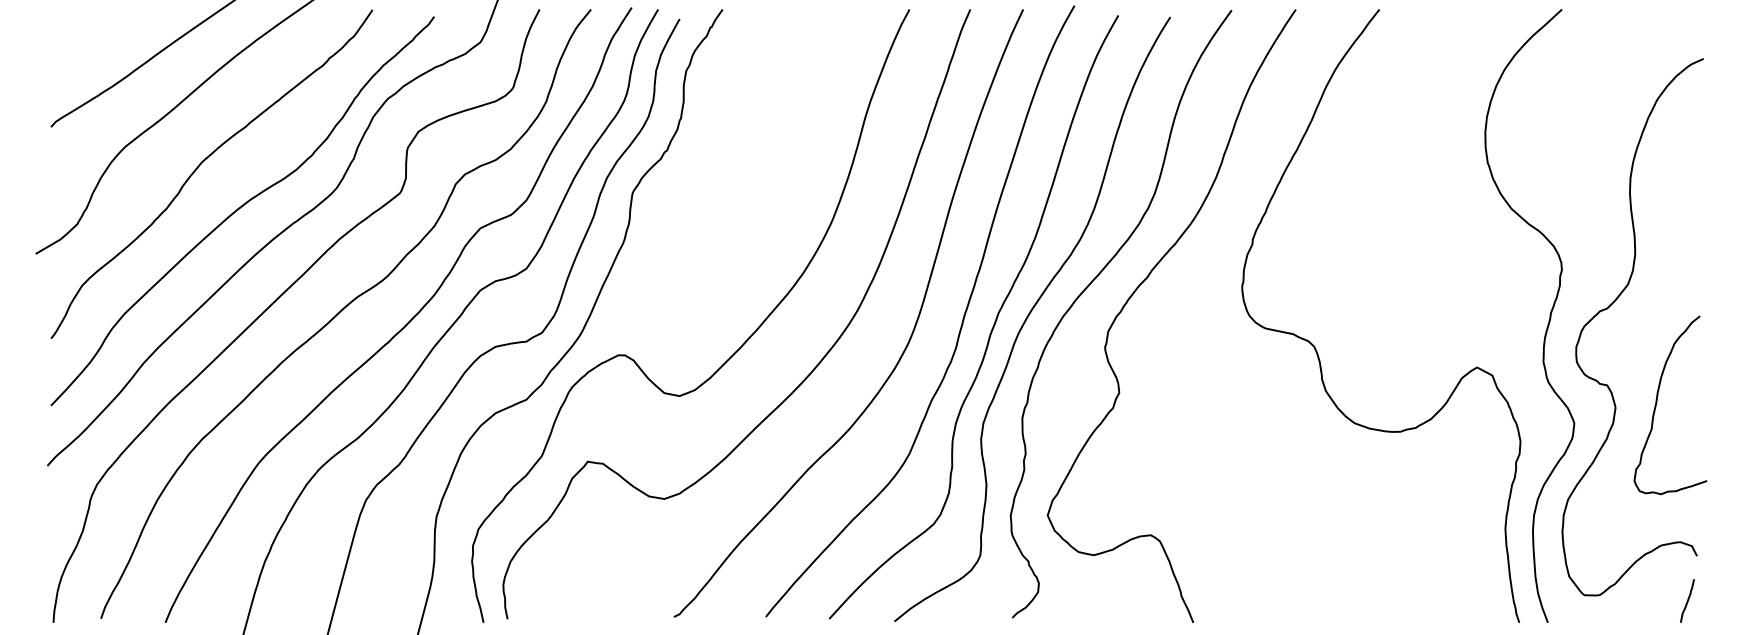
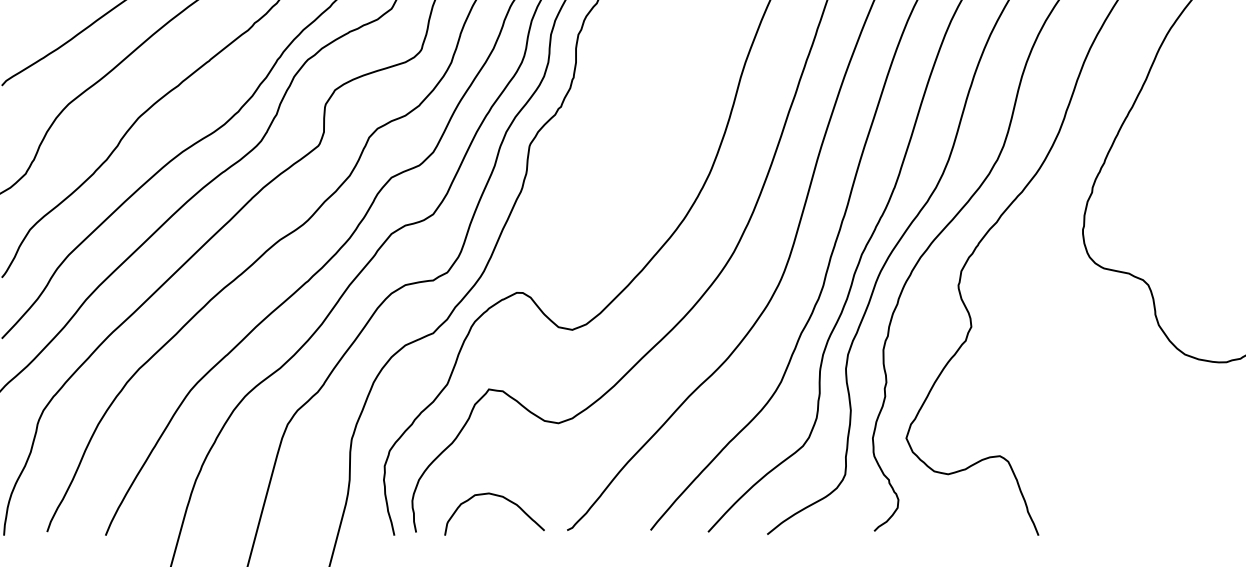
curve: (599, 580) -> (499, 497), added

